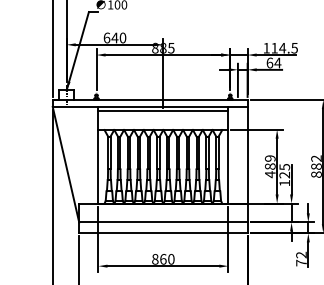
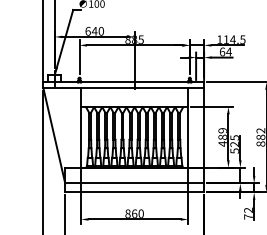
line: (163, 111) -> (134, 91), removed
text: (284, 183) -> (234, 151), 125 -> 525

